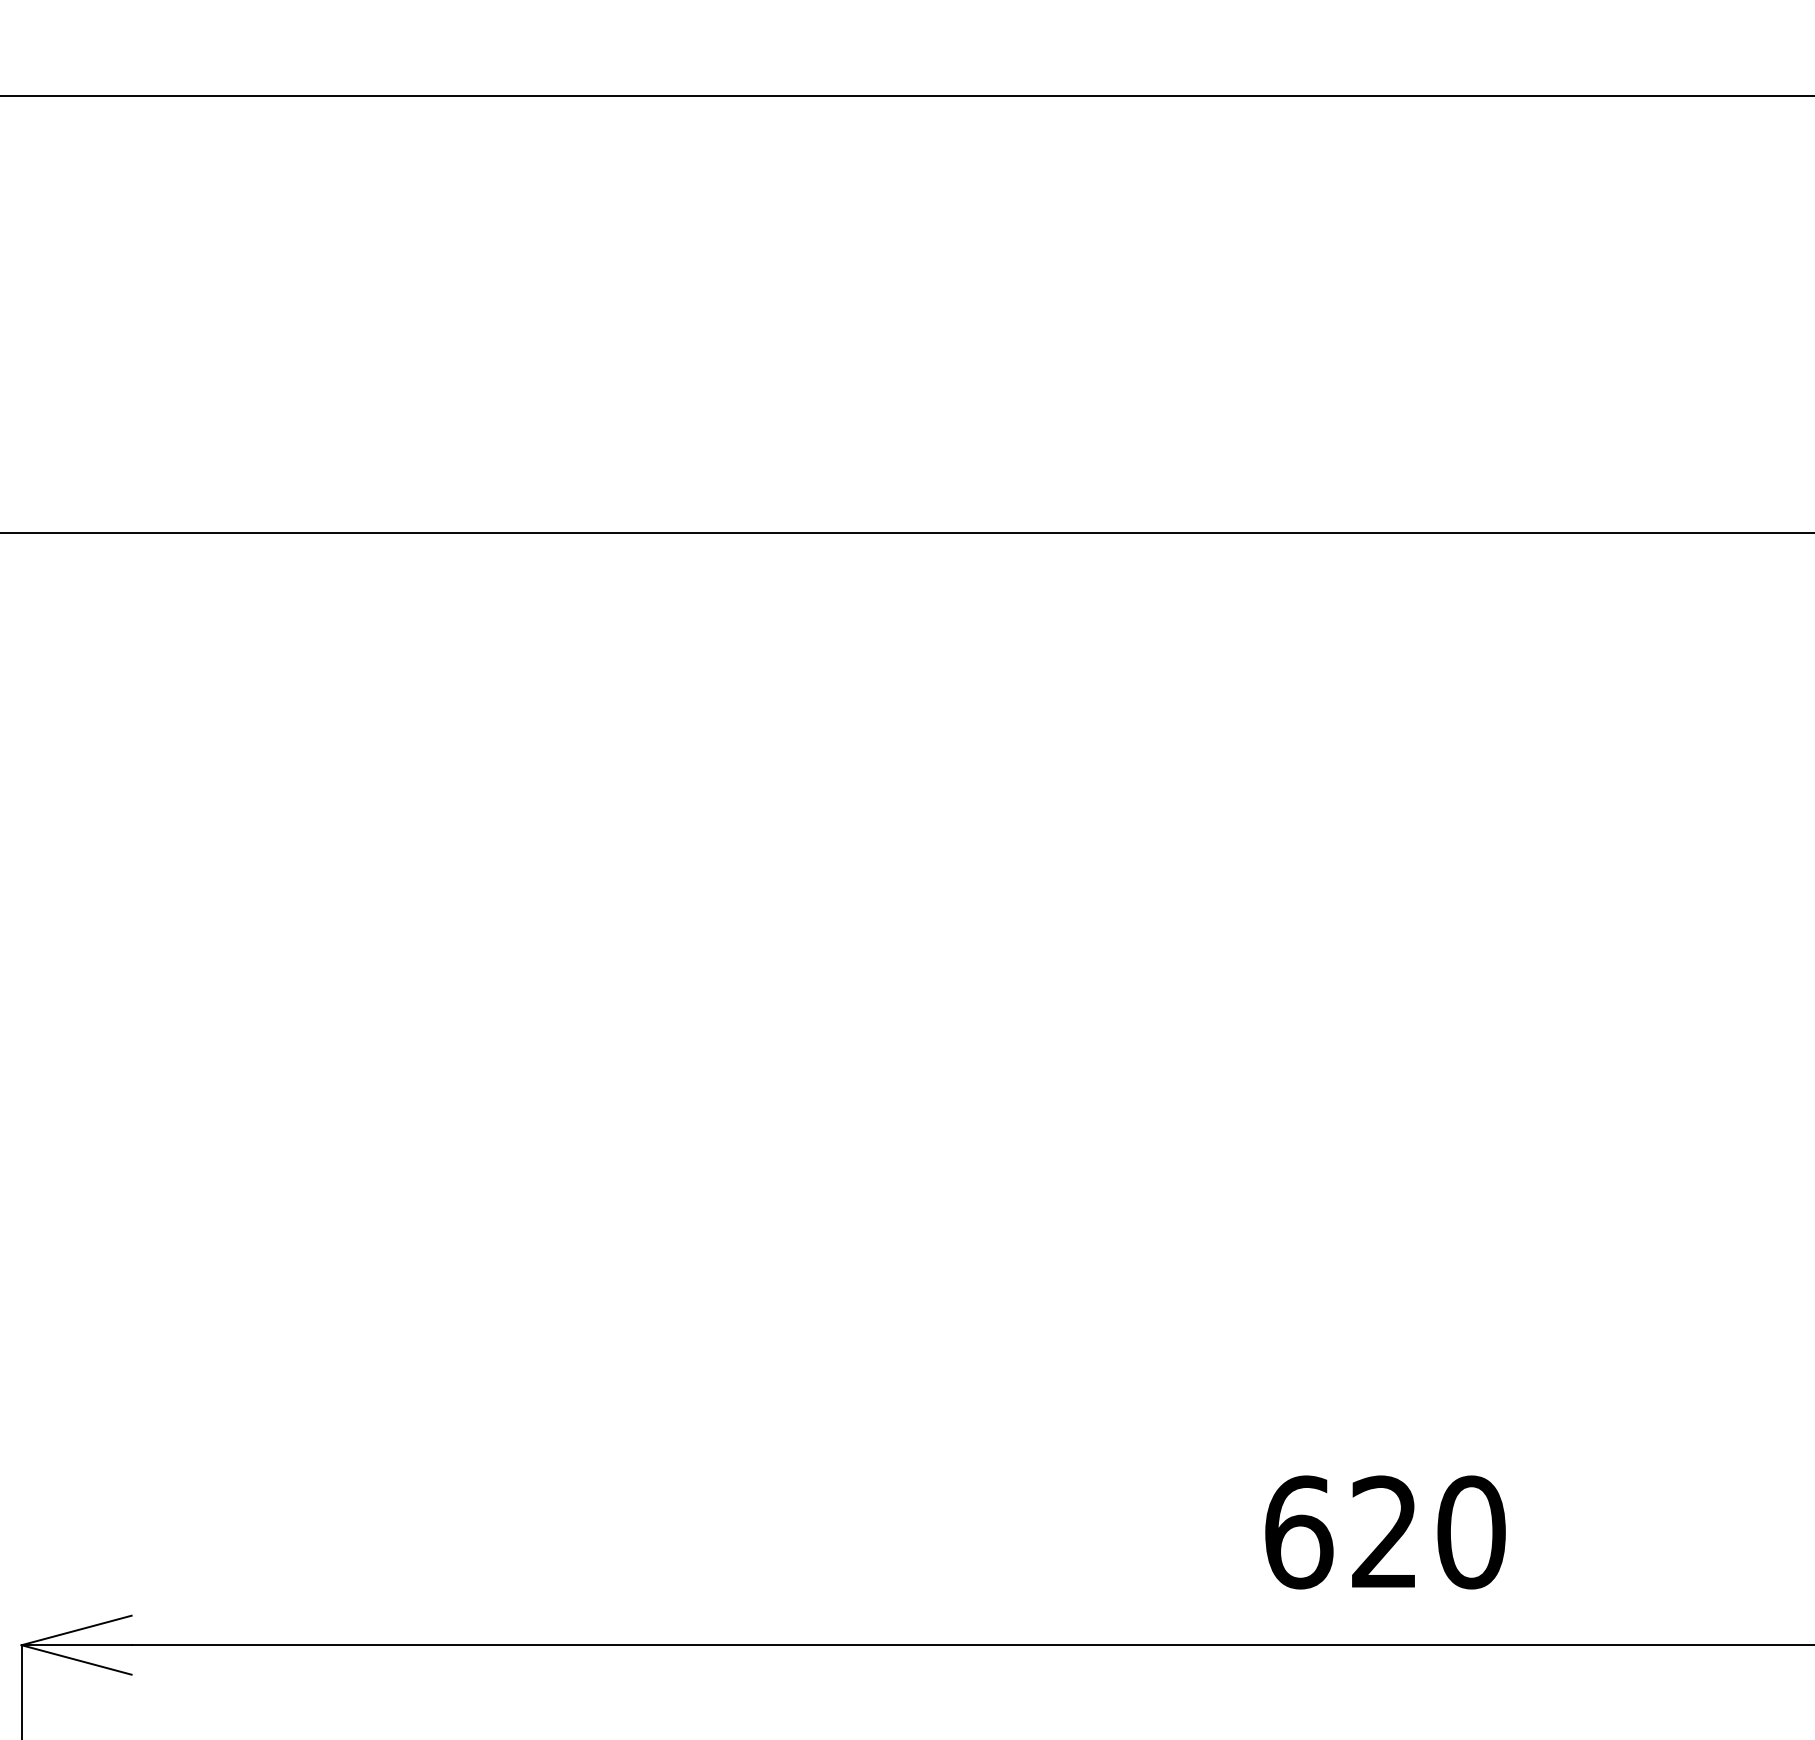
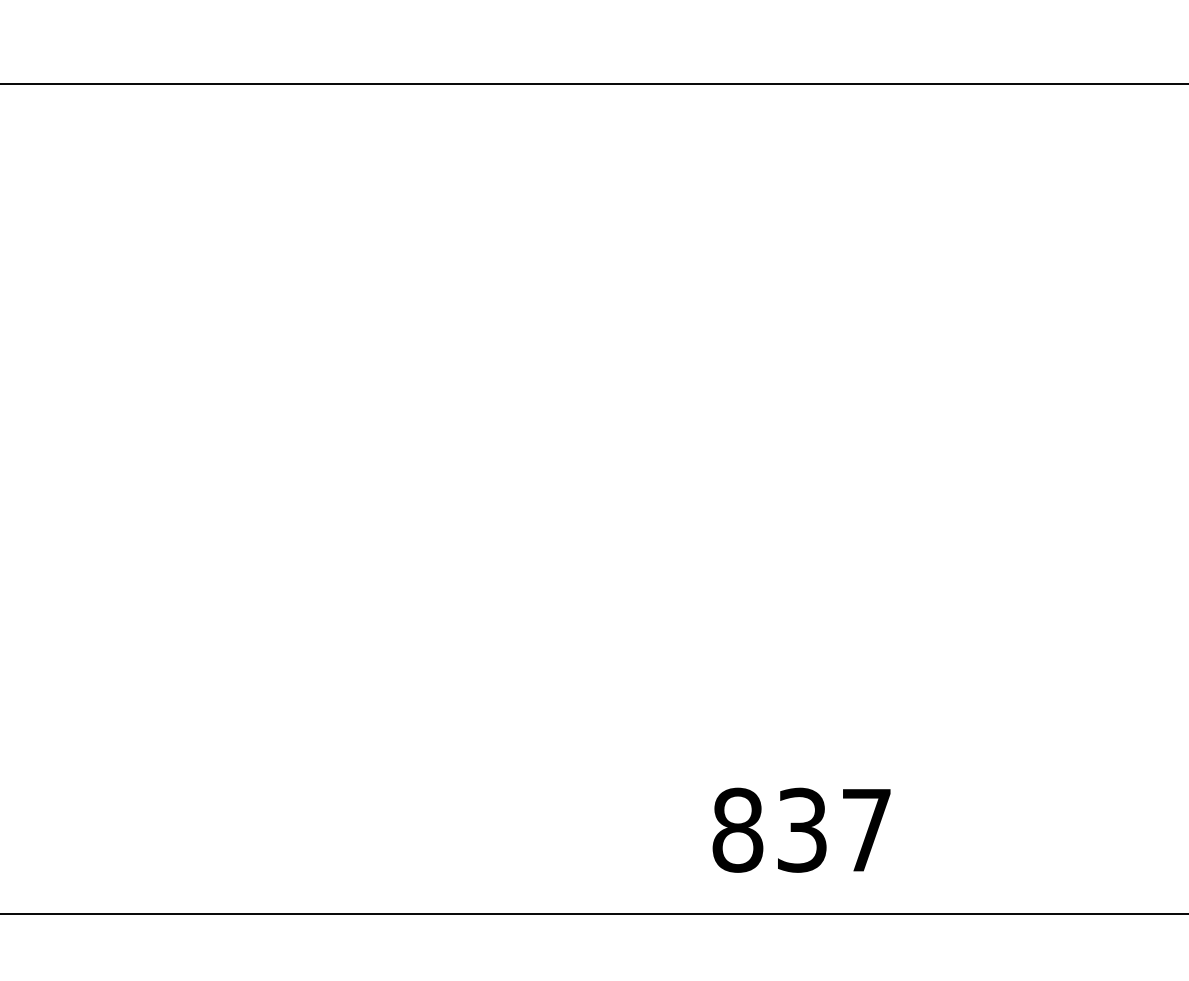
text: (1385, 1532) -> (802, 830), 620 -> 837

